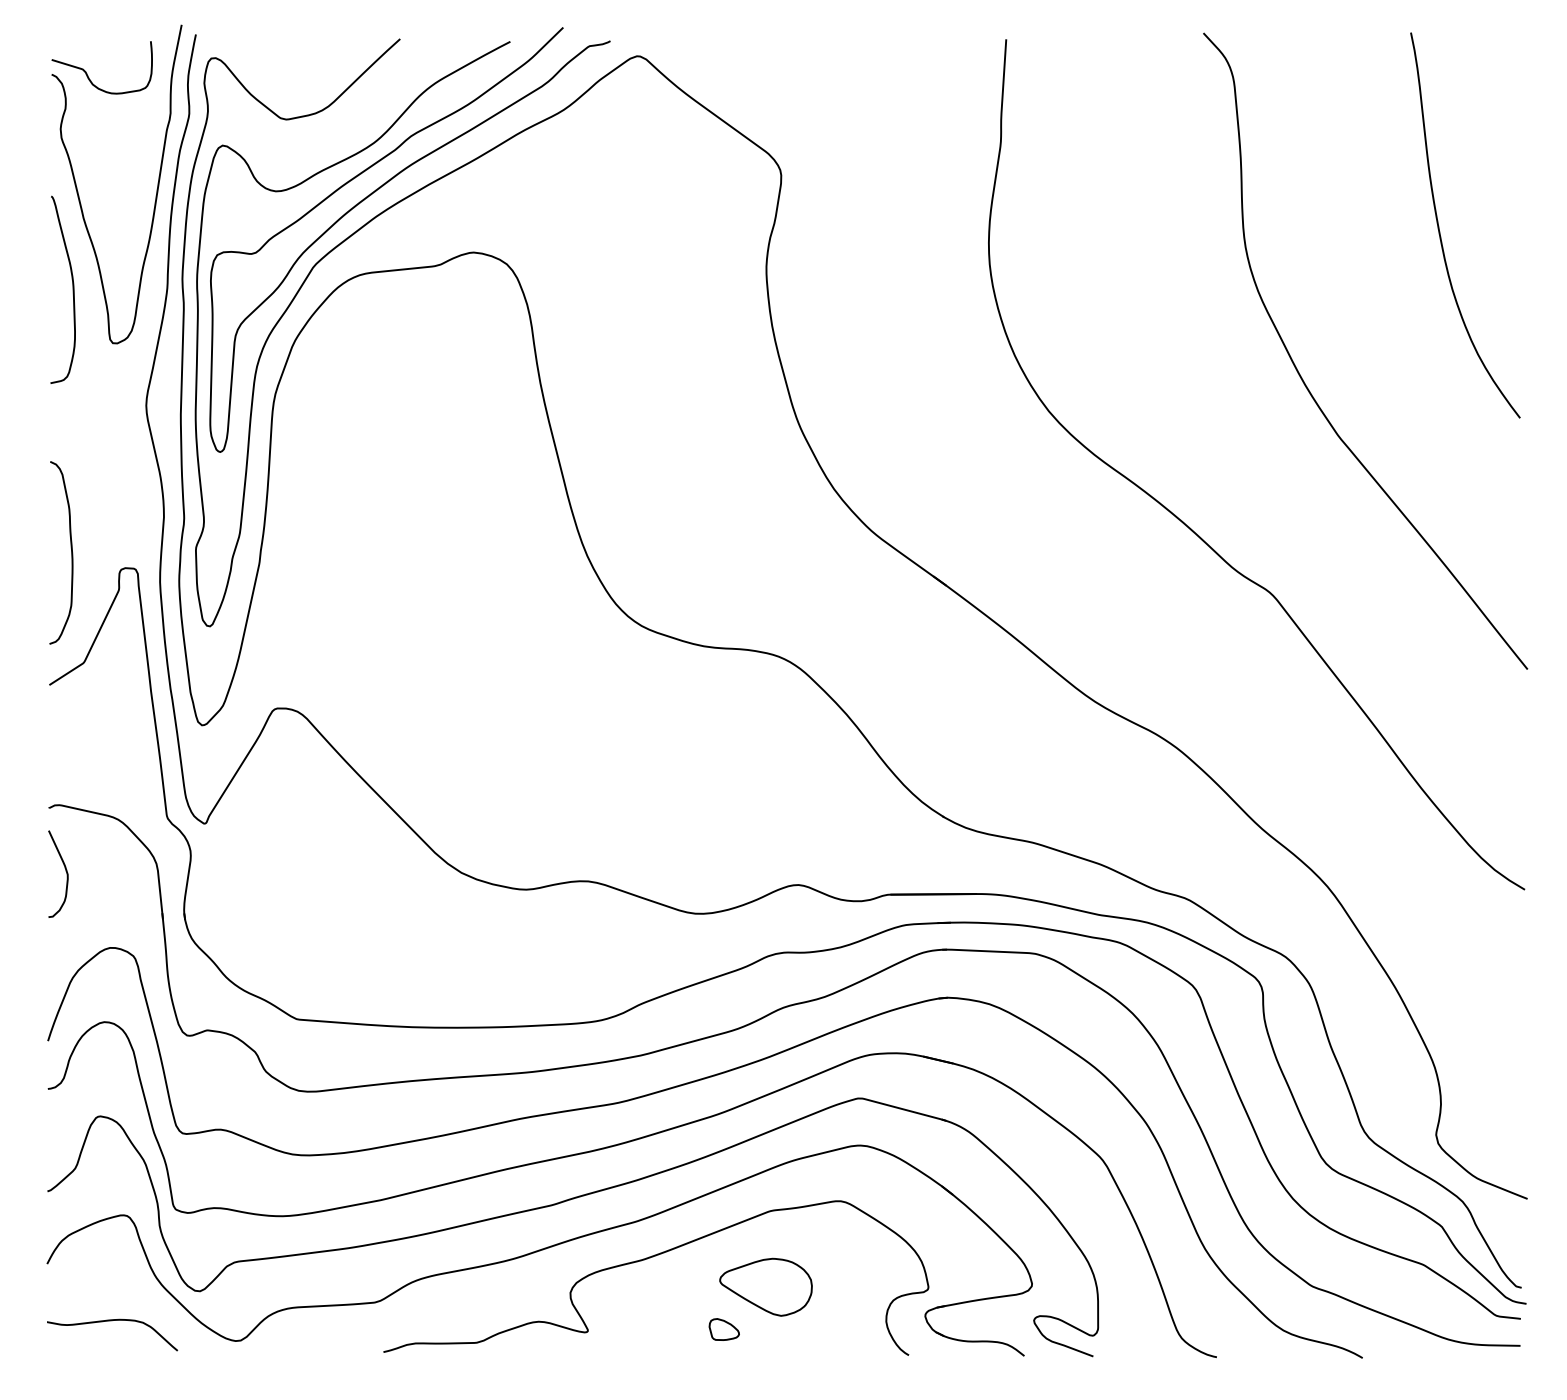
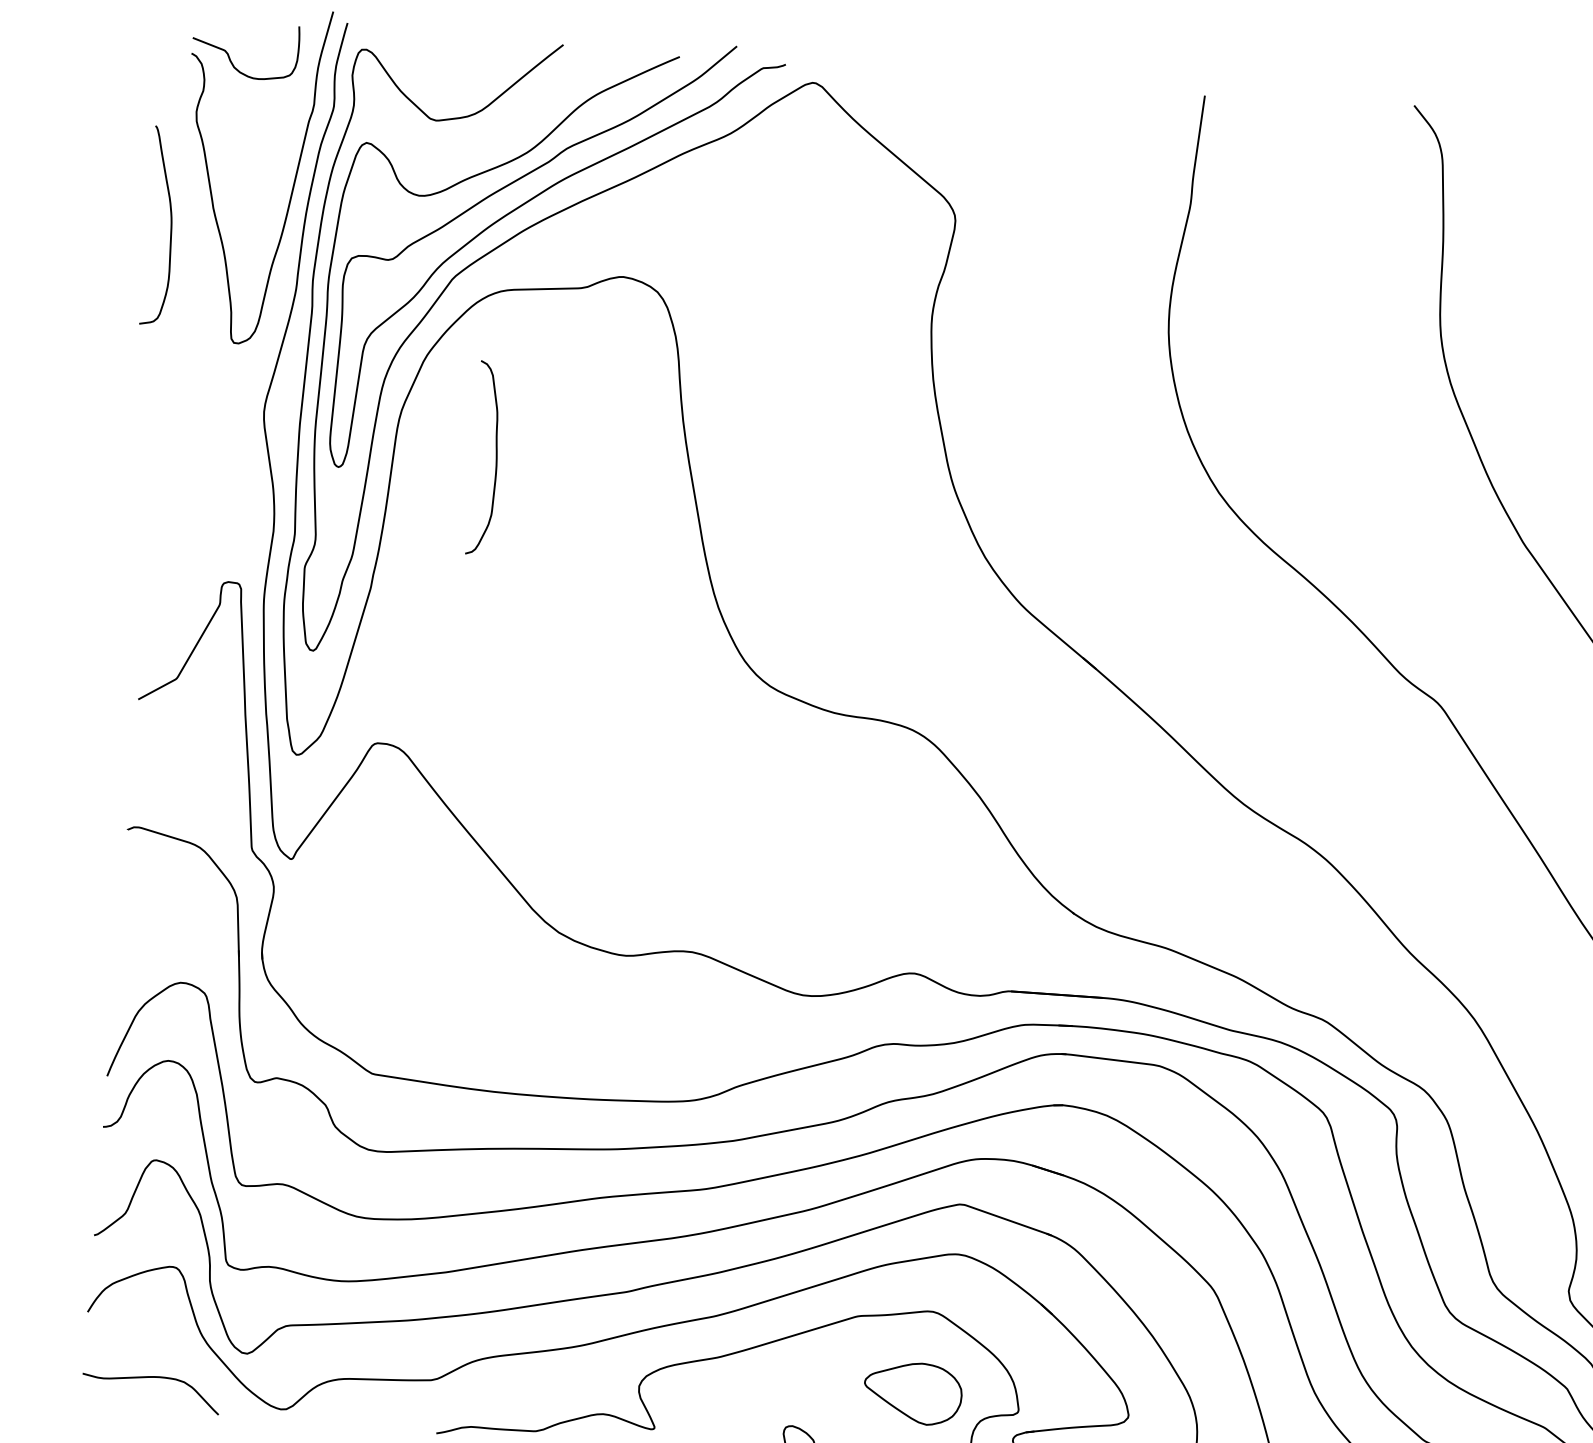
curve: (72, 289) -> (170, 226), moved
curve: (71, 552) -> (496, 458), moved
curve: (65, 871) -> (139, 898), removed
part: (765, 1286) -> (912, 1392), moved

